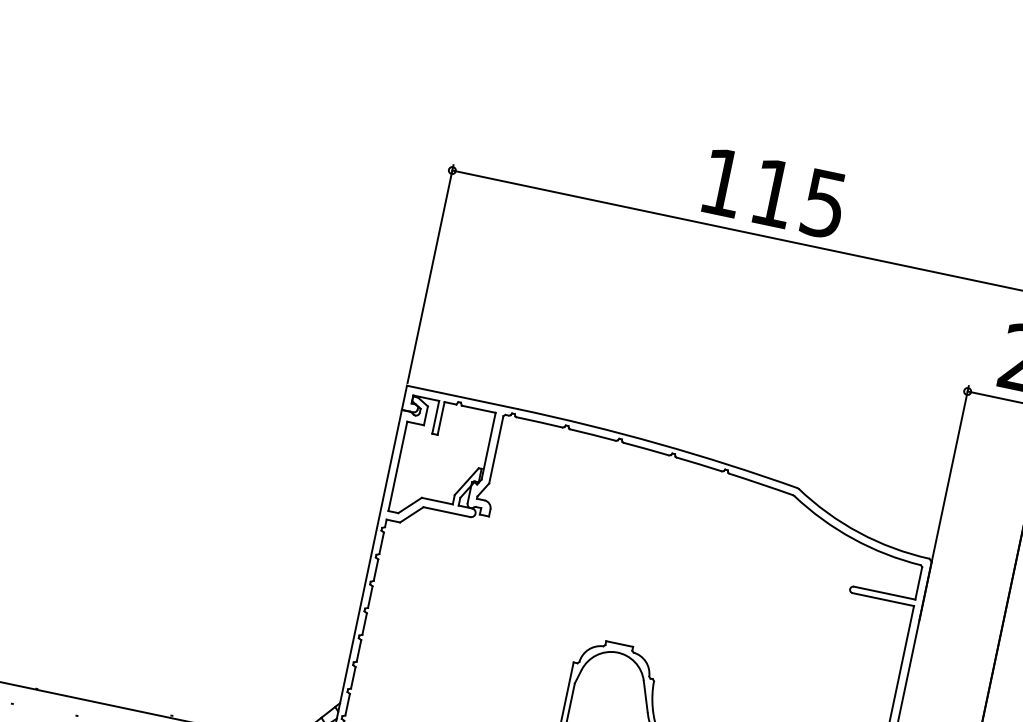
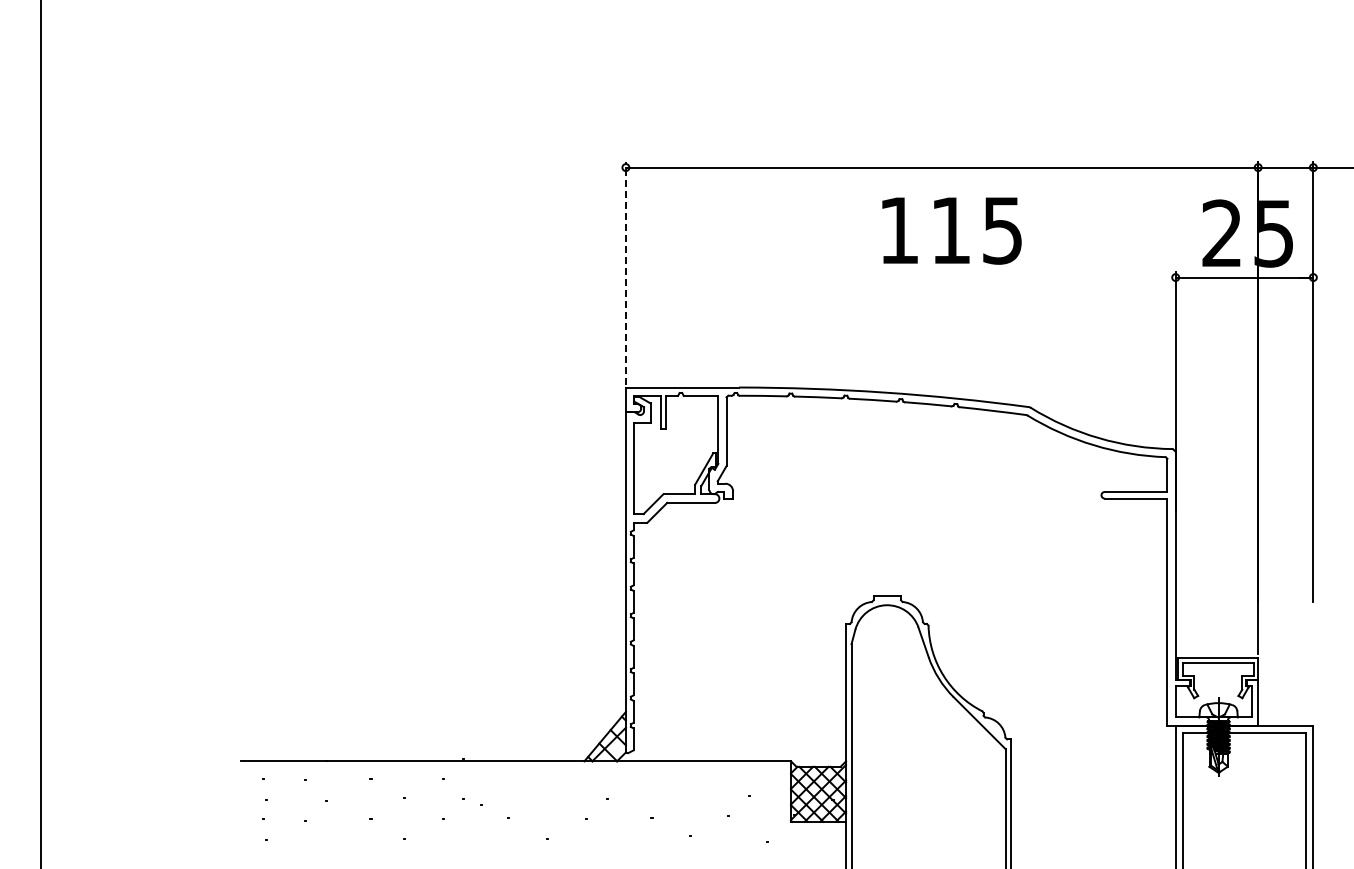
text: (774, 193) -> (951, 230), moved
line: (430, 273) -> (625, 272), solid -> dashed

